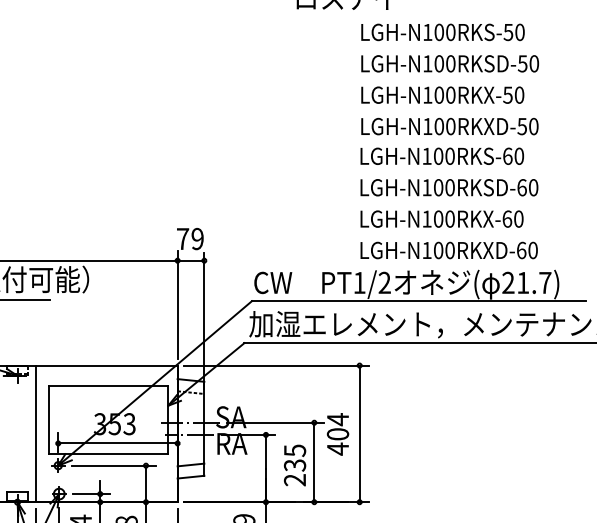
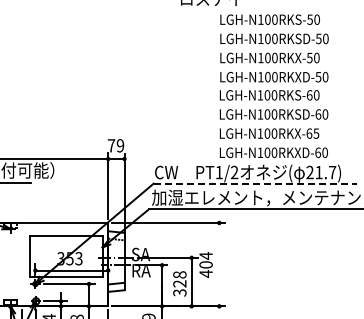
text: (518, 218) -> (316, 133), LGH-N100RKX-60 -> LGH-N100RKX-65
line: (418, 300) -> (255, 183), solid -> dashed
line: (35, 433) -> (21, 264), removed
line: (359, 433) -> (219, 264), removed
text: (294, 464) -> (179, 283), 235 -> 328

